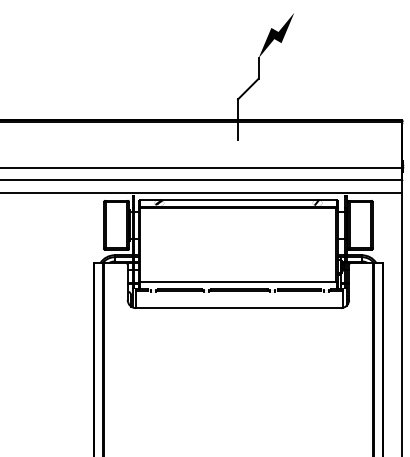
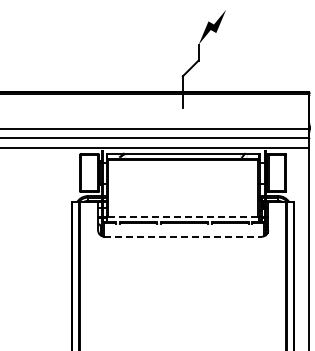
line: (238, 281) -> (183, 216), solid -> dashed
line: (238, 307) -> (183, 236), solid -> dashed

